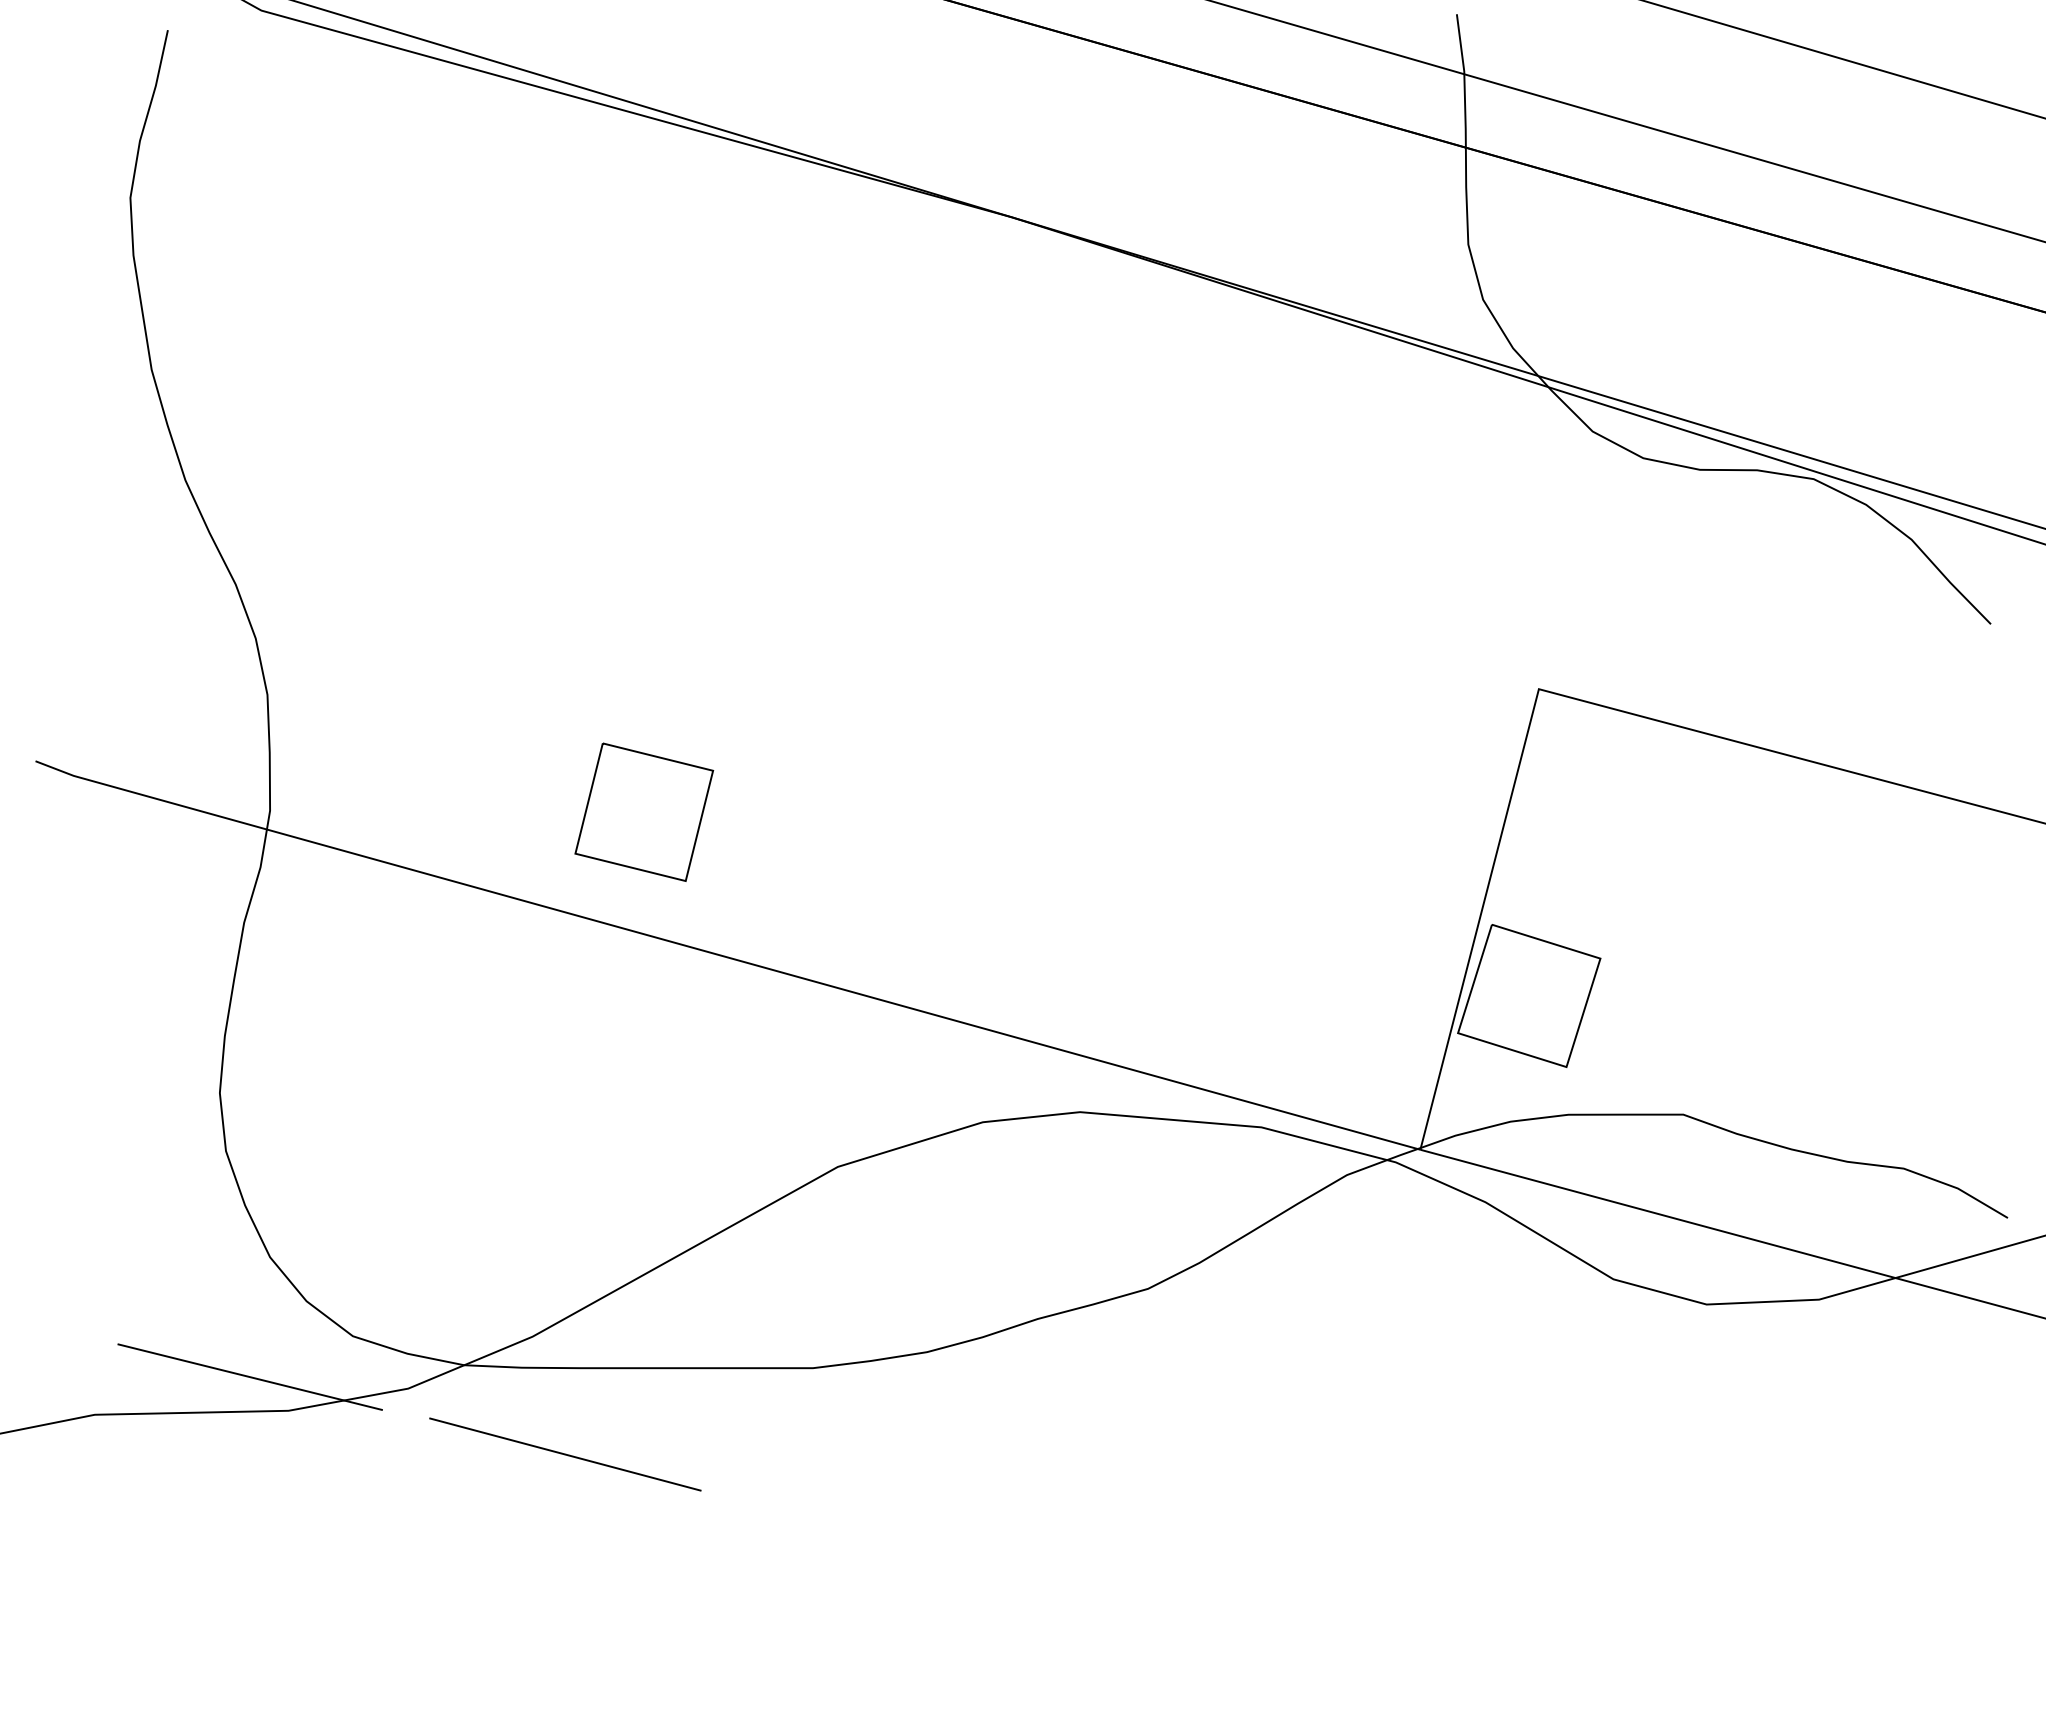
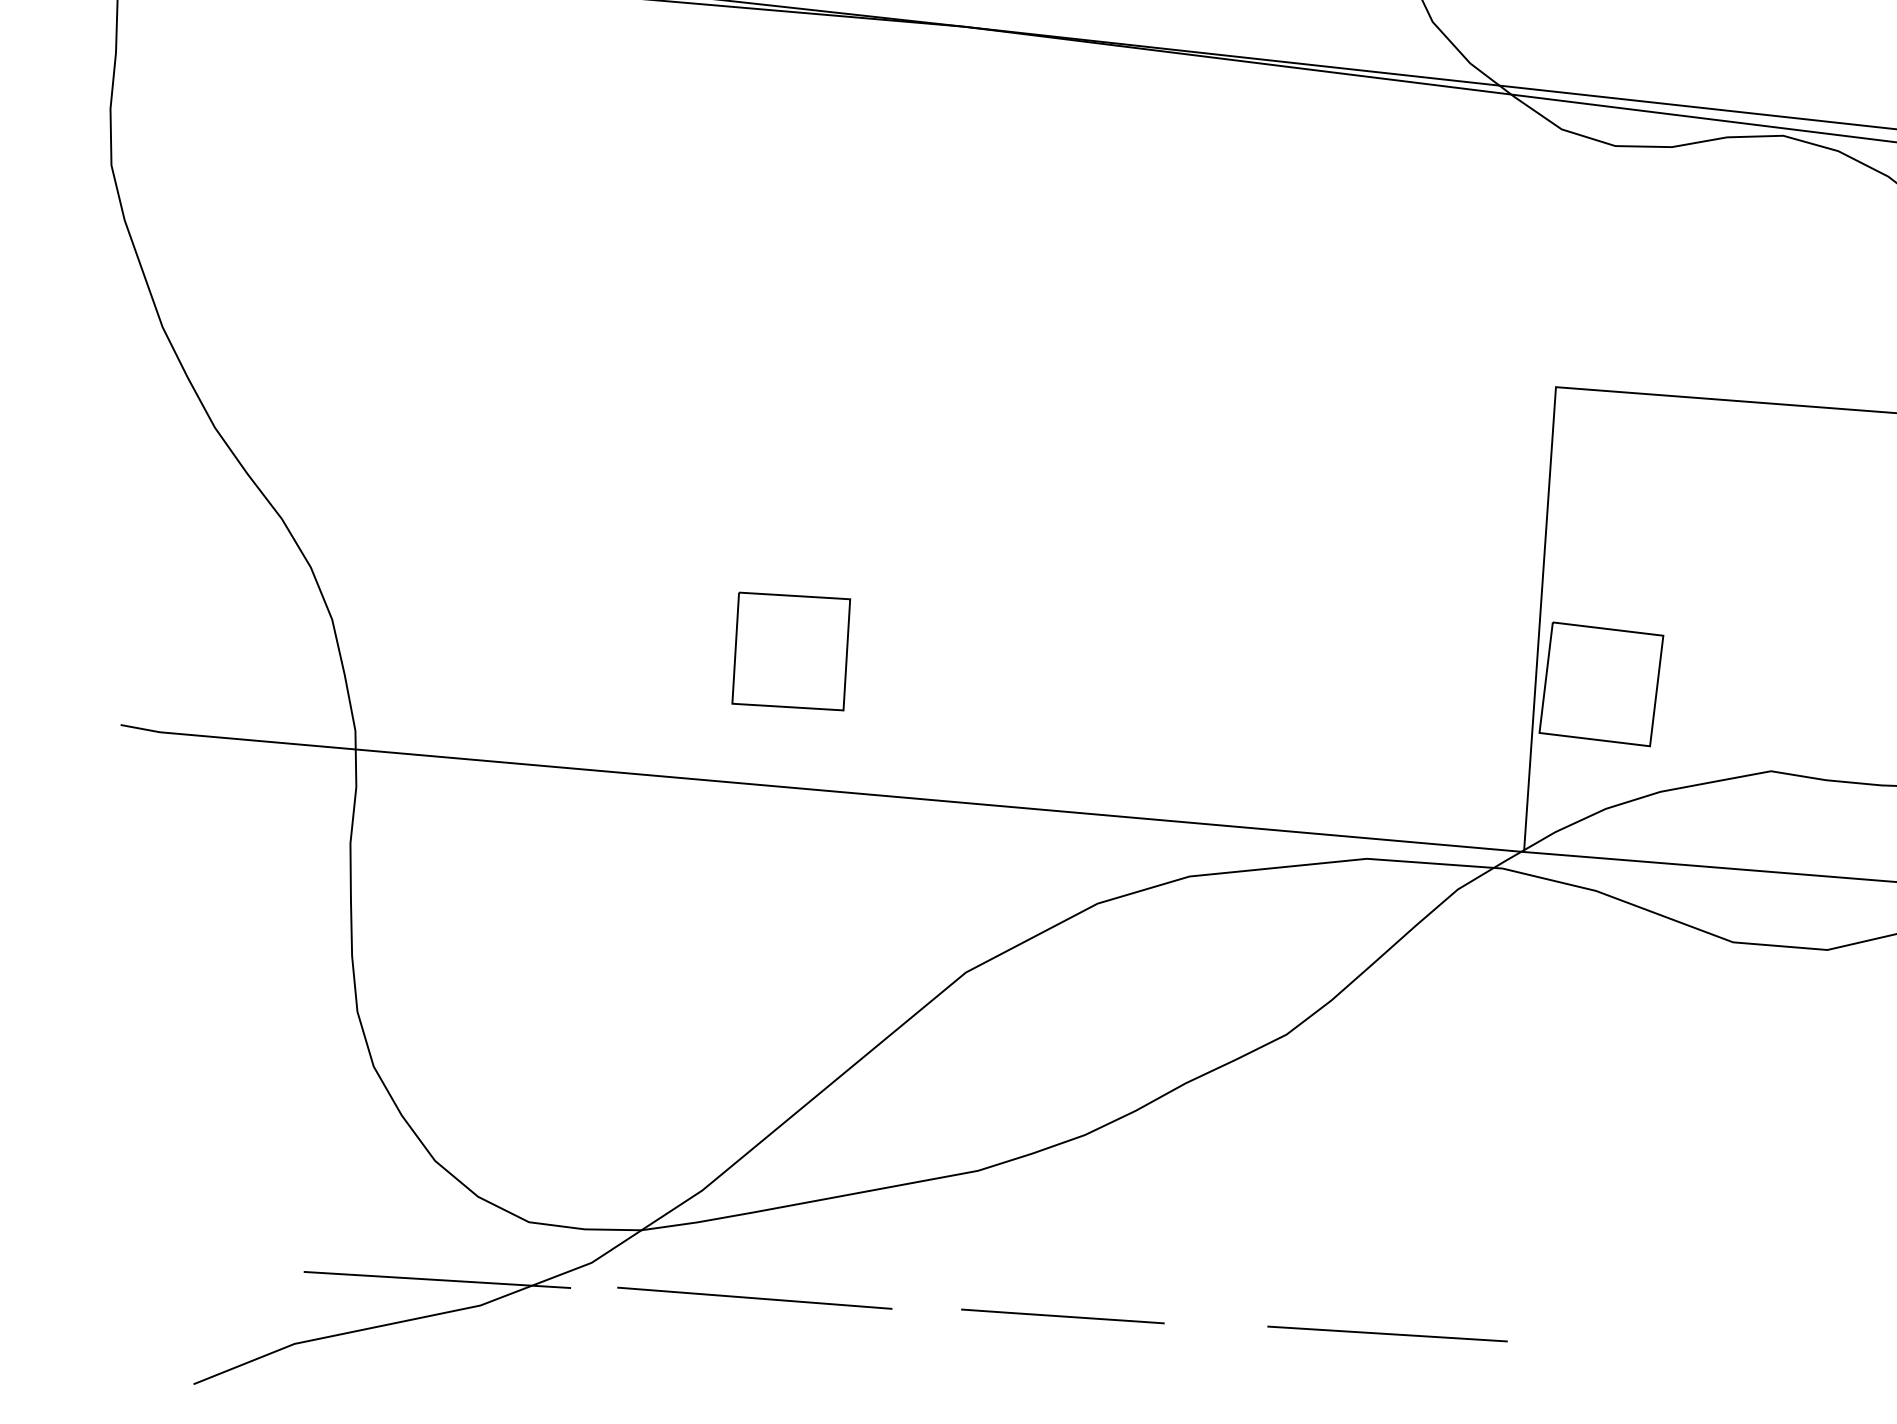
part: (644, 811) -> (791, 650), moved
line: (871, 1529) -> (1063, 1315), added
line: (1193, 1607) -> (1387, 1333), added

